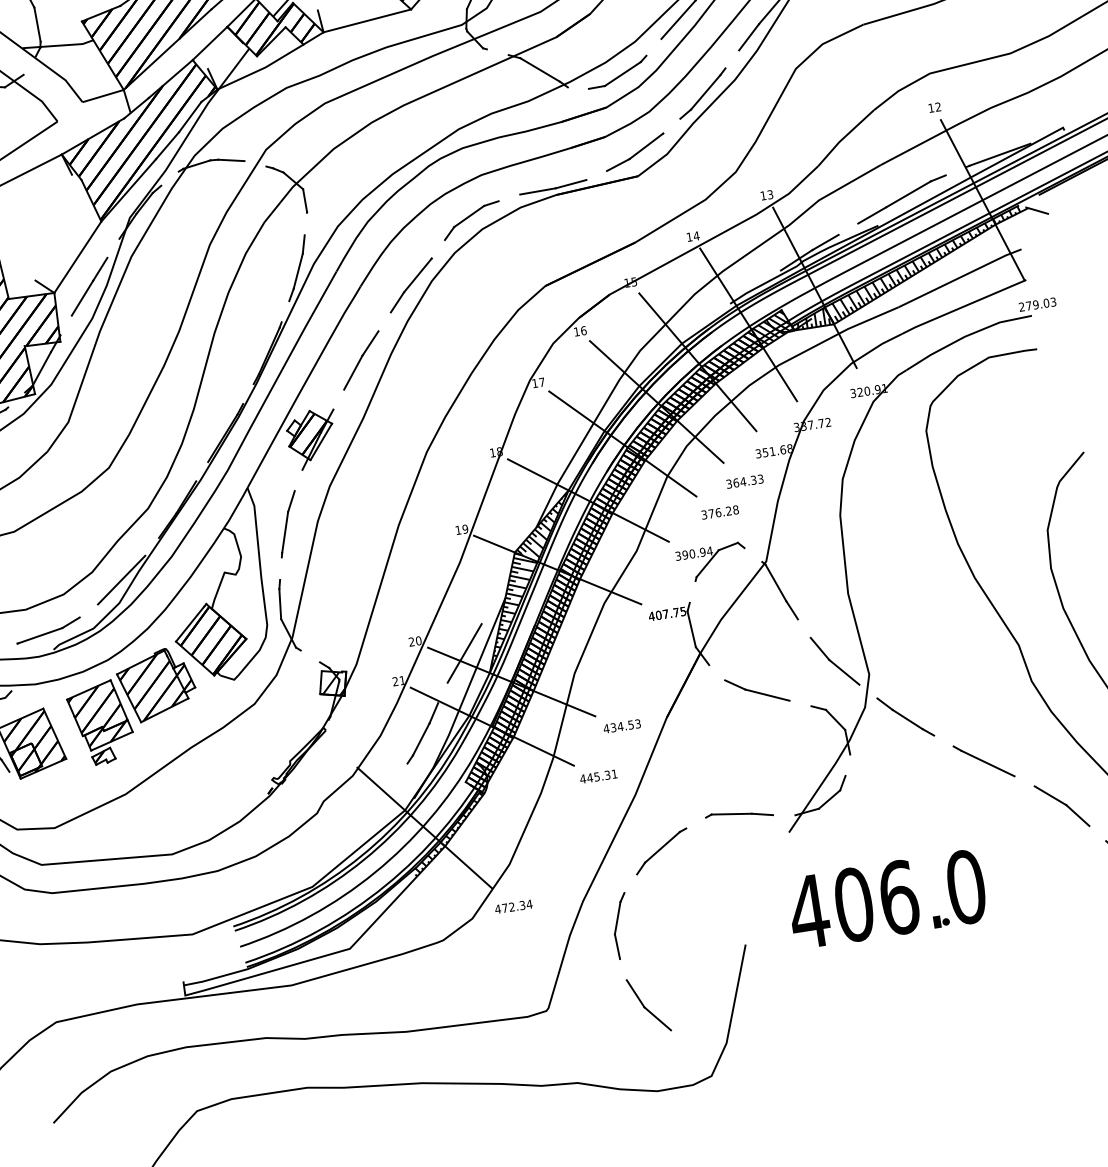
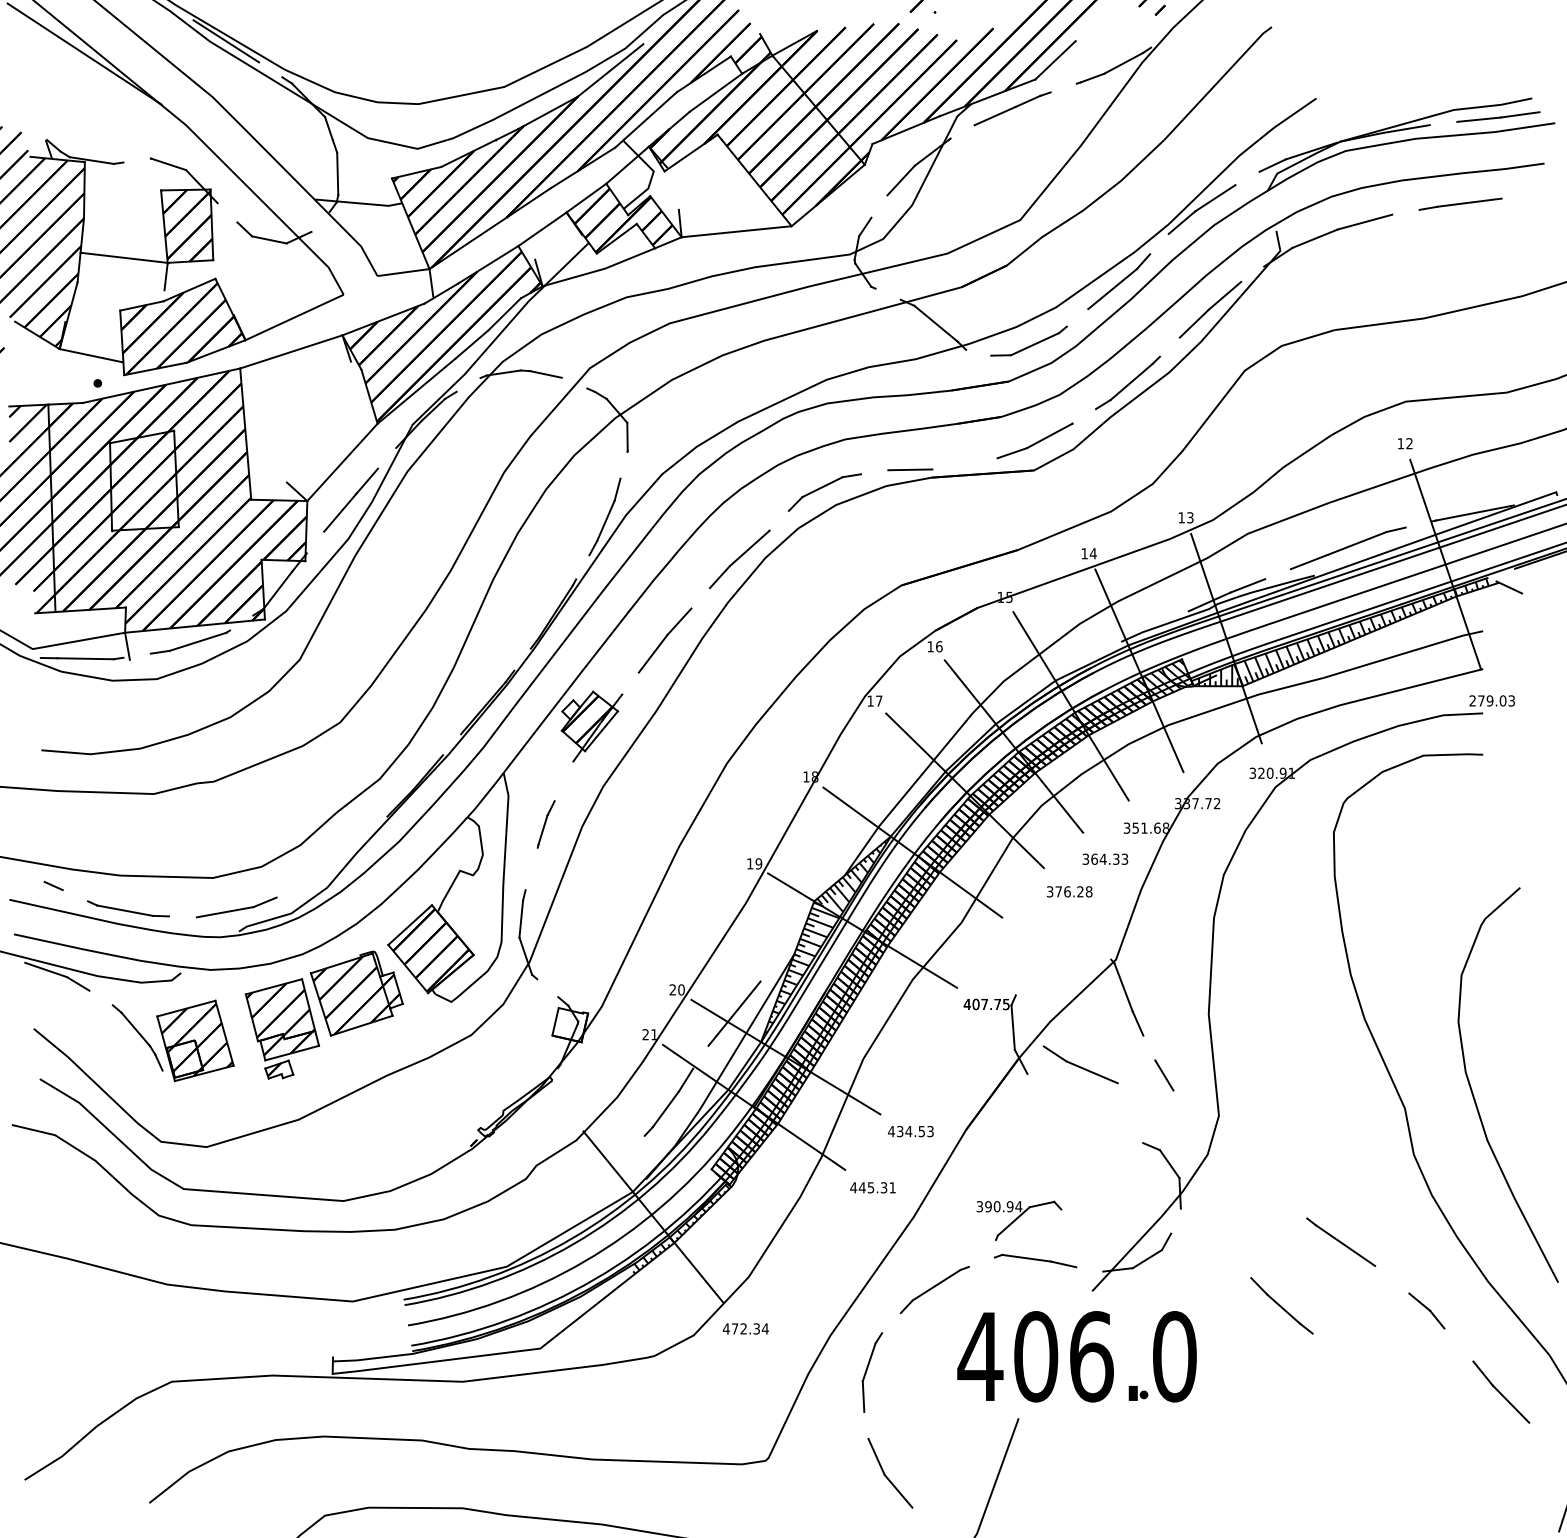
line: (570, 184) -> (951, 467), removed
part: (288, 524) -> (546, 824), size x0.6
part: (712, 562) -> (1019, 1220), moved
line: (121, 580) -> (334, 860), removed
line: (844, 672) -> (1189, 1108), removed
hatch: (332, 683) -> (569, 1024), removed
part: (757, 690) -> (1080, 1064), moved
part: (905, 716) -> (1281, 1305), moved
part: (1061, 805) -> (1426, 1310), size x0.6
part: (886, 899) -> (1076, 1356), moved

